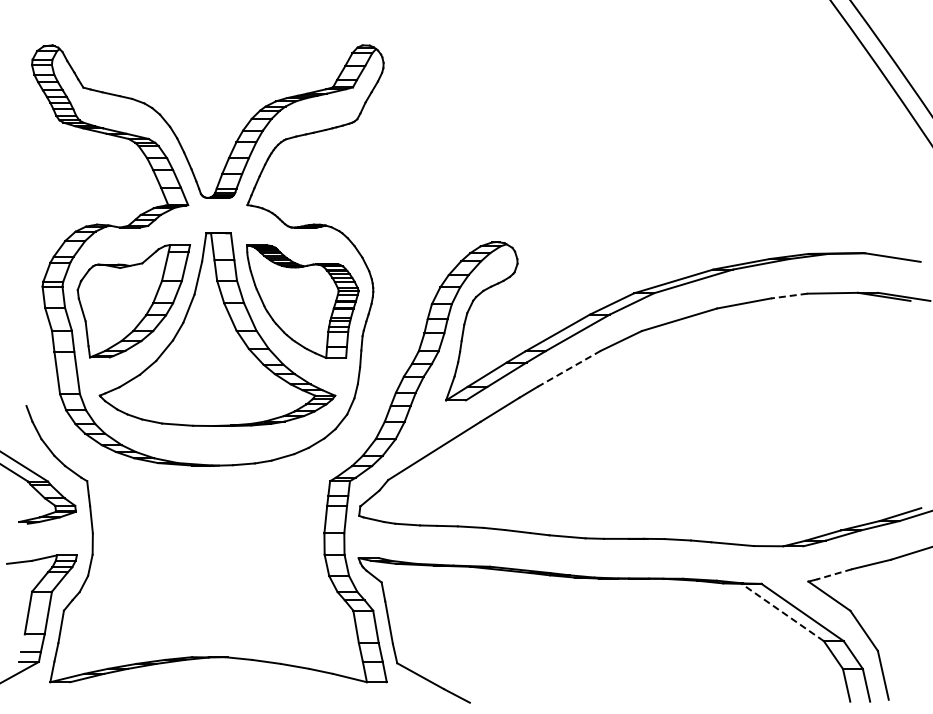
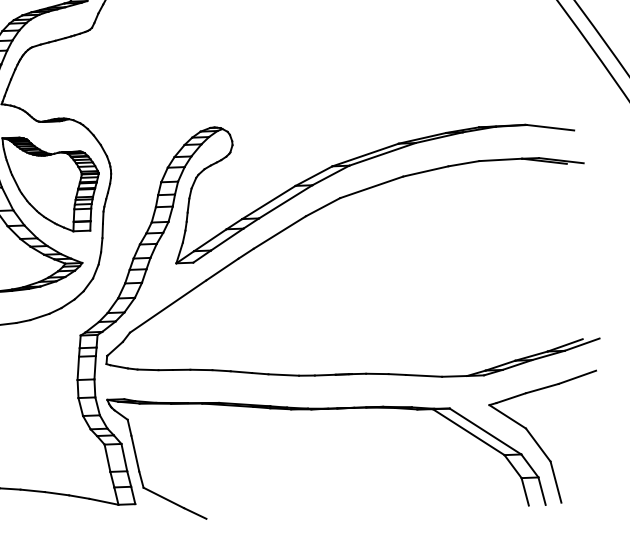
line: (788, 296) -> (463, 164), dashed -> solid
line: (568, 369) -> (279, 233), dashed -> solid
line: (833, 574) -> (510, 398), dashed -> solid
line: (782, 612) -> (468, 432), dashed -> solid

